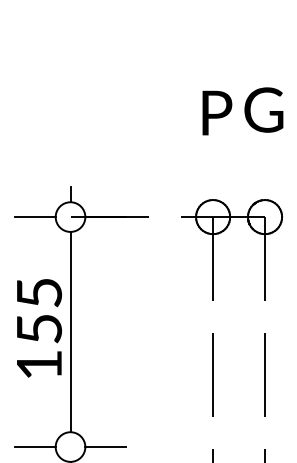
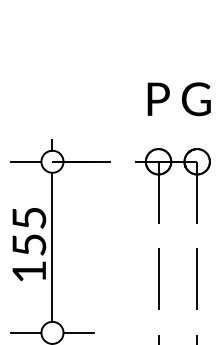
text: (263, 109) -> (196, 98), moved
text: (217, 112) -> (158, 98), moved

